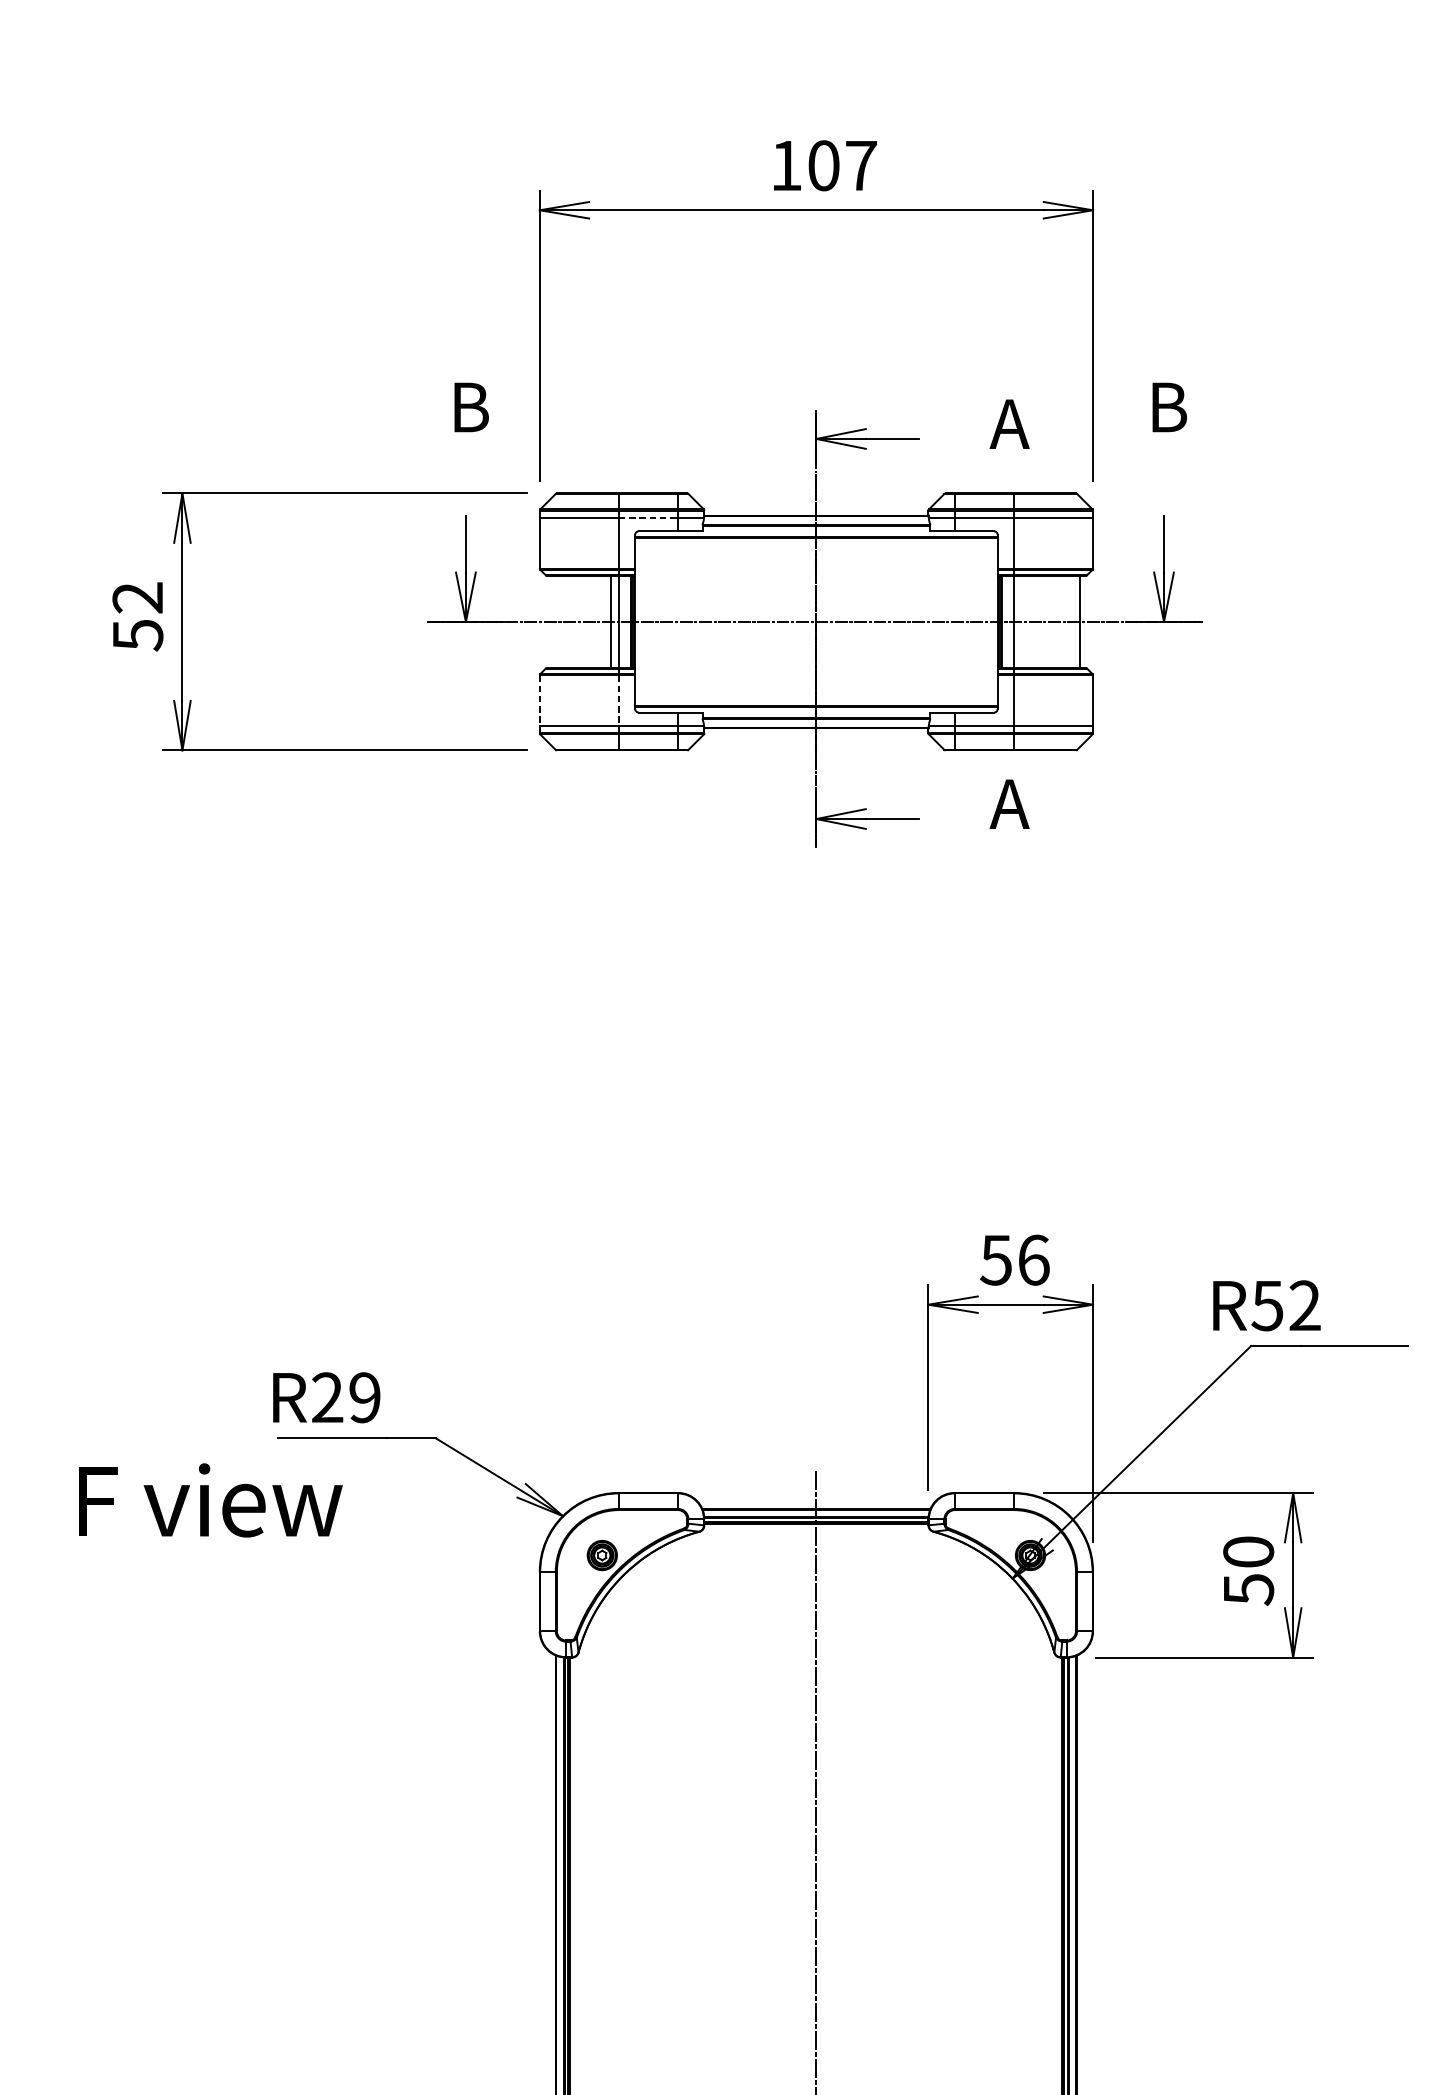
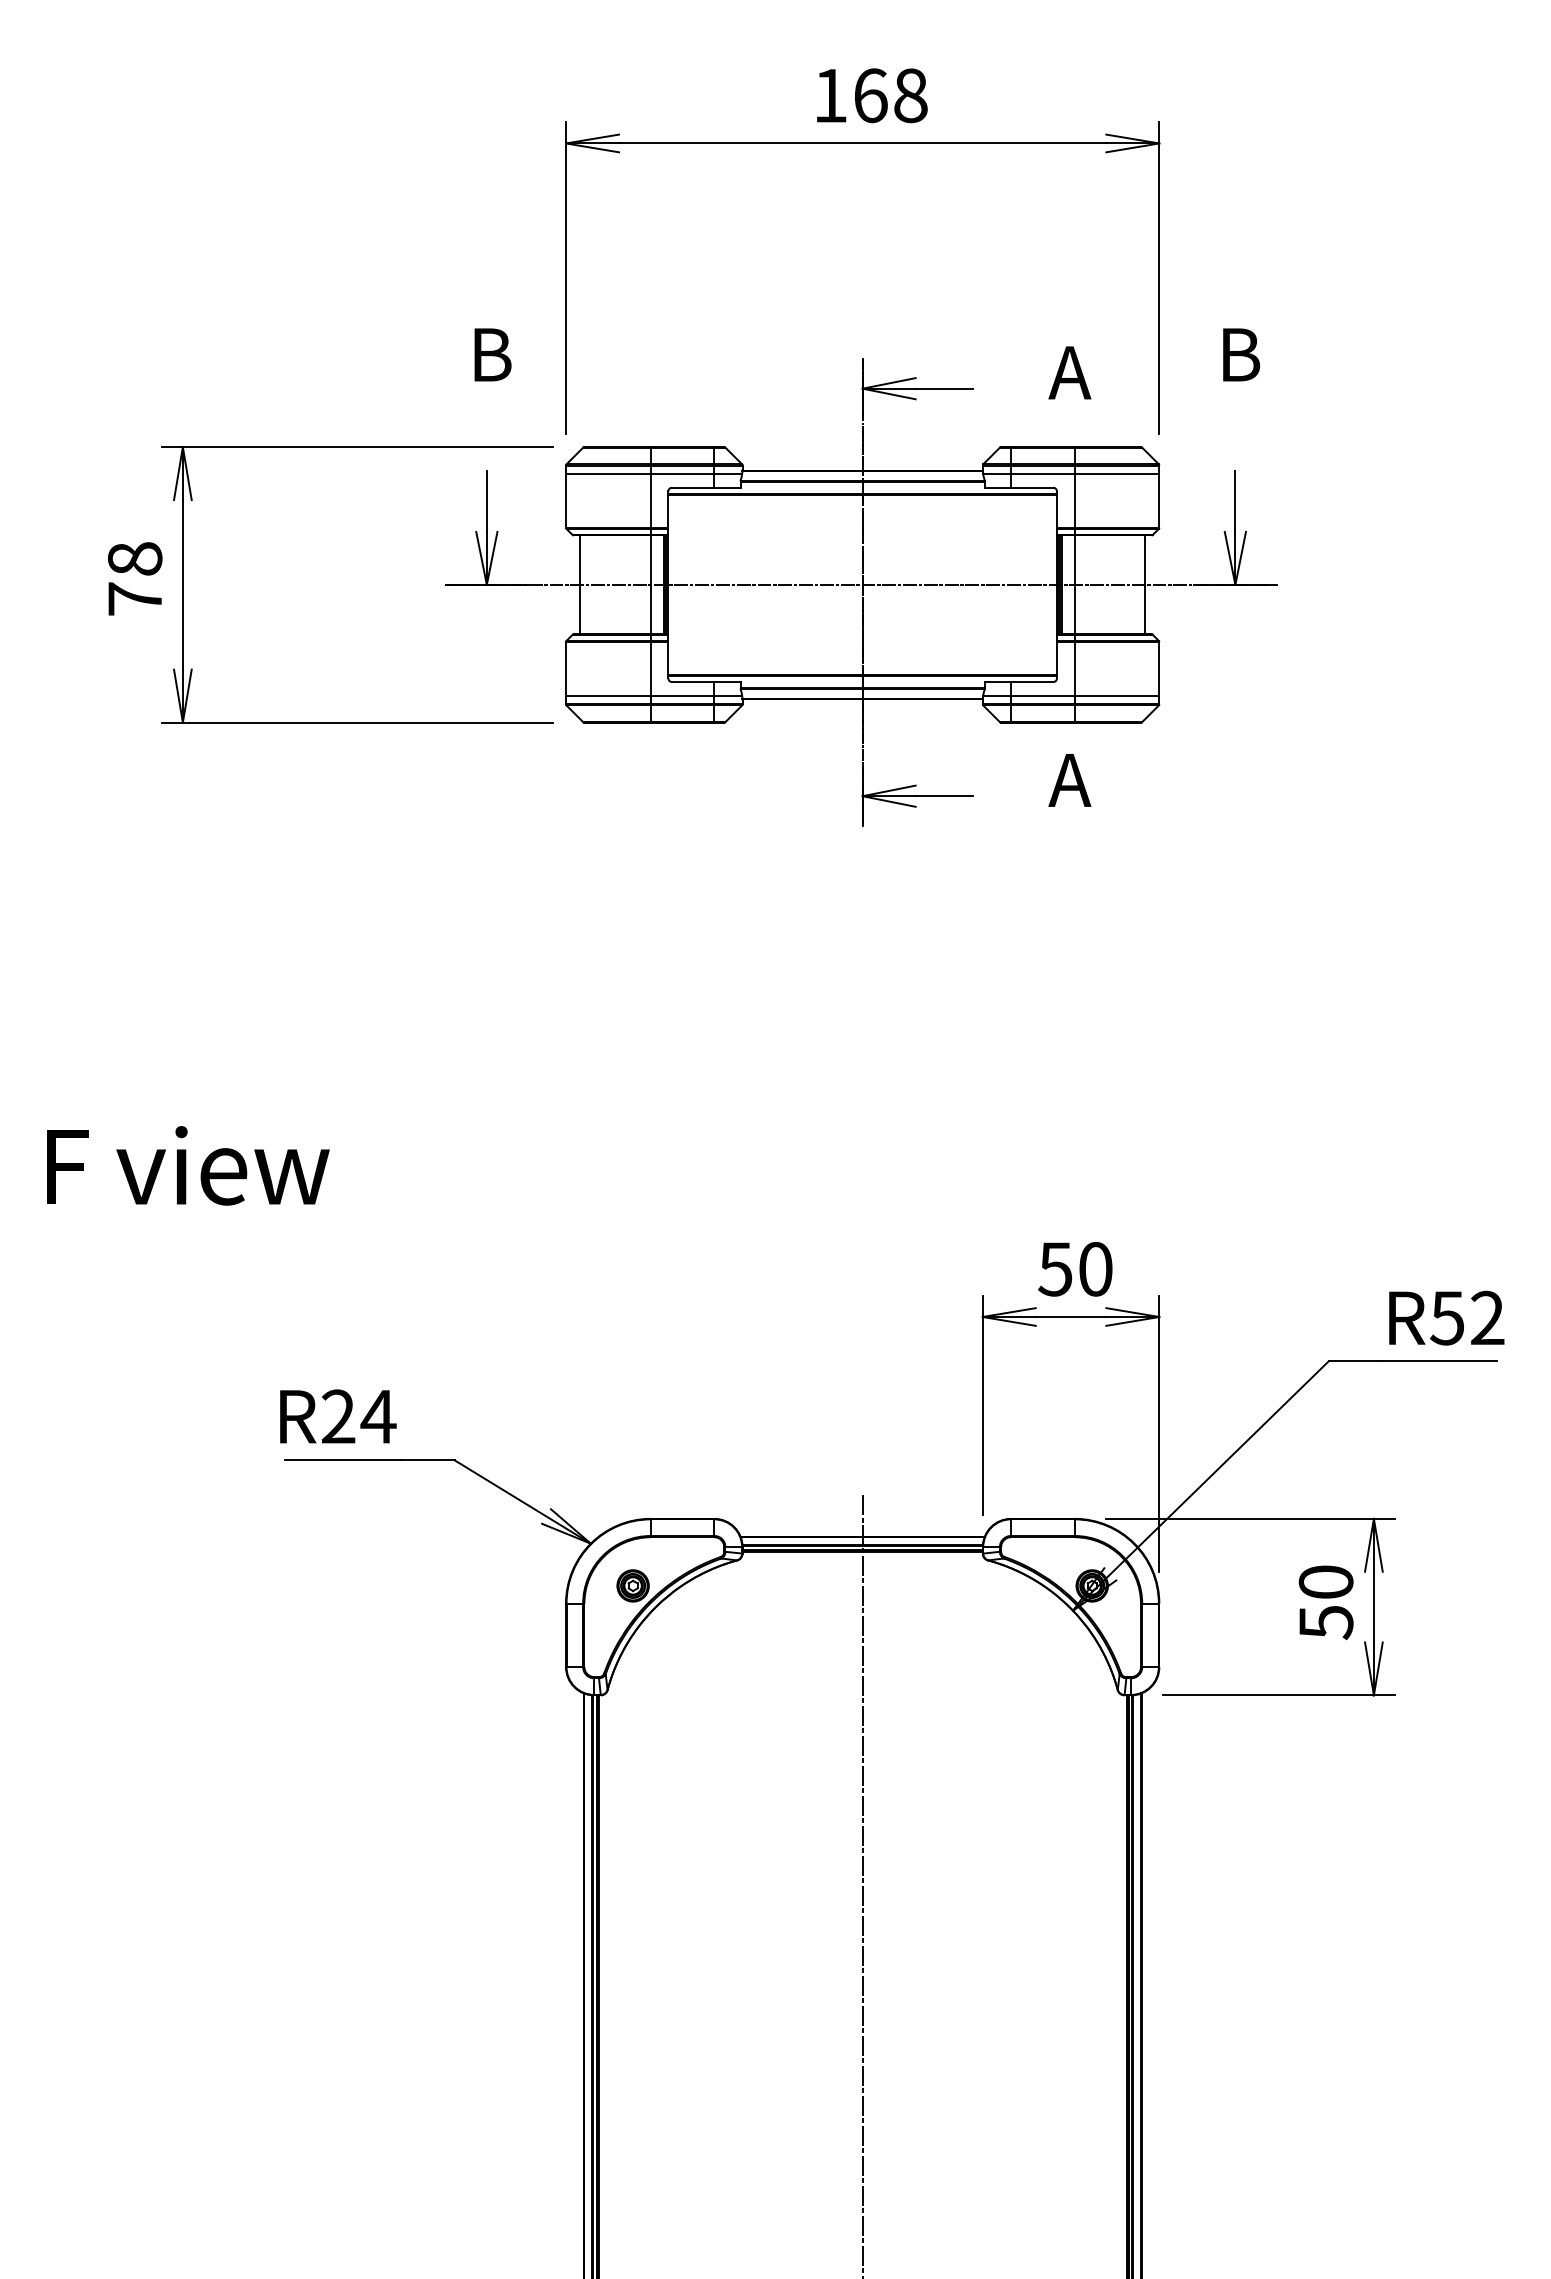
text: (842, 165) -> (890, 95), 107 -> 168
line: (648, 518) -> (682, 473), dashed -> solid
text: (137, 616) -> (134, 579), 52 -> 78
line: (611, 621) -> (580, 584), moved
line: (540, 700) -> (566, 669), dashed -> solid
line: (618, 700) -> (650, 669), dashed -> solid
text: (1033, 1260) -> (1095, 1269), 56 -> 50
text: (1266, 1305) -> (1446, 1317), moved
text: (364, 1397) -> (378, 1416), R29 -> R24
text: (211, 1500) -> (188, 1165), moved

